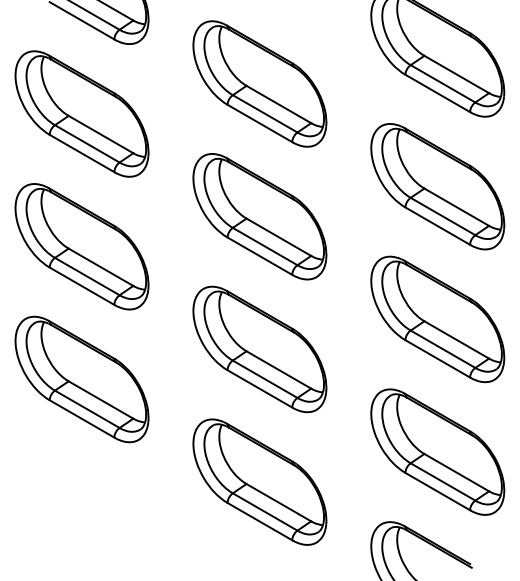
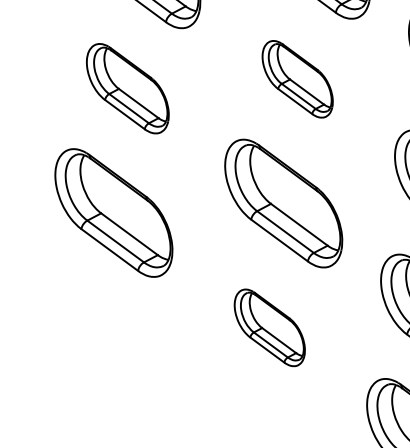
part: (259, 216) -> (297, 78), size x0.6
part: (81, 246) -> (127, 88), size x0.7
part: (259, 481) -> (269, 327), size x0.6

